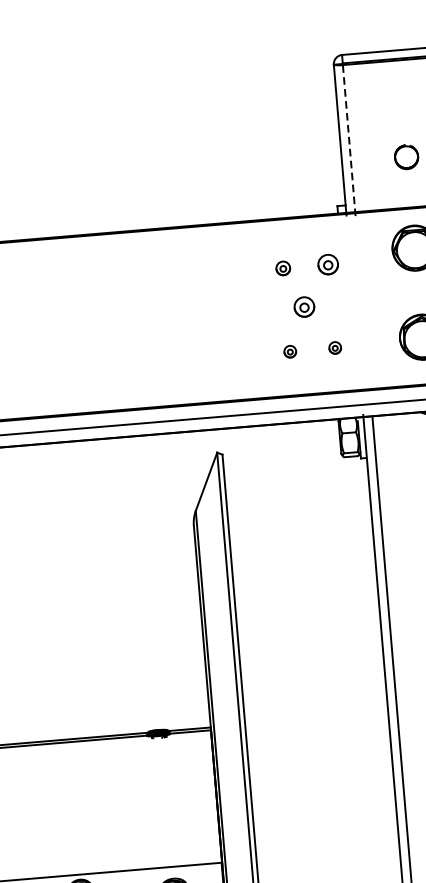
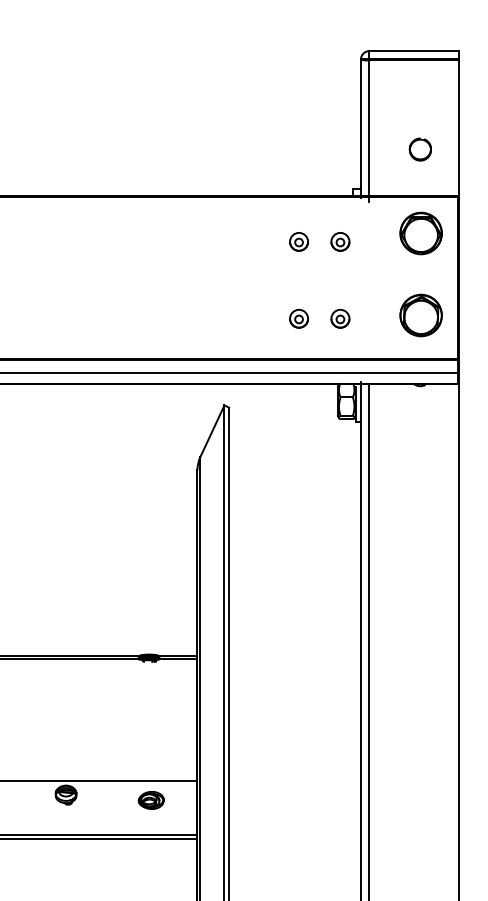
line: (349, 142) -> (369, 131), dashed -> solid
part: (282, 268) -> (298, 241), size x1.43
part: (304, 306) -> (315, 278), removed
part: (335, 347) -> (340, 318), size x1.67
part: (289, 351) -> (298, 318), size x1.67

